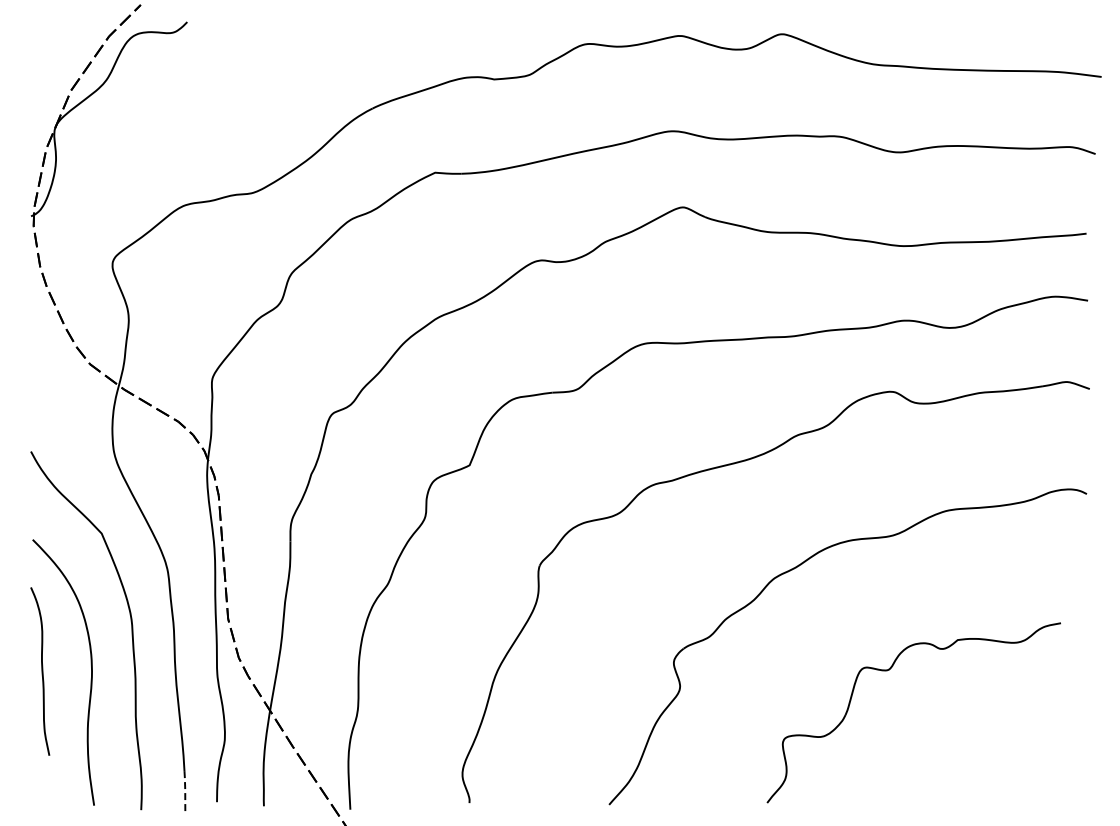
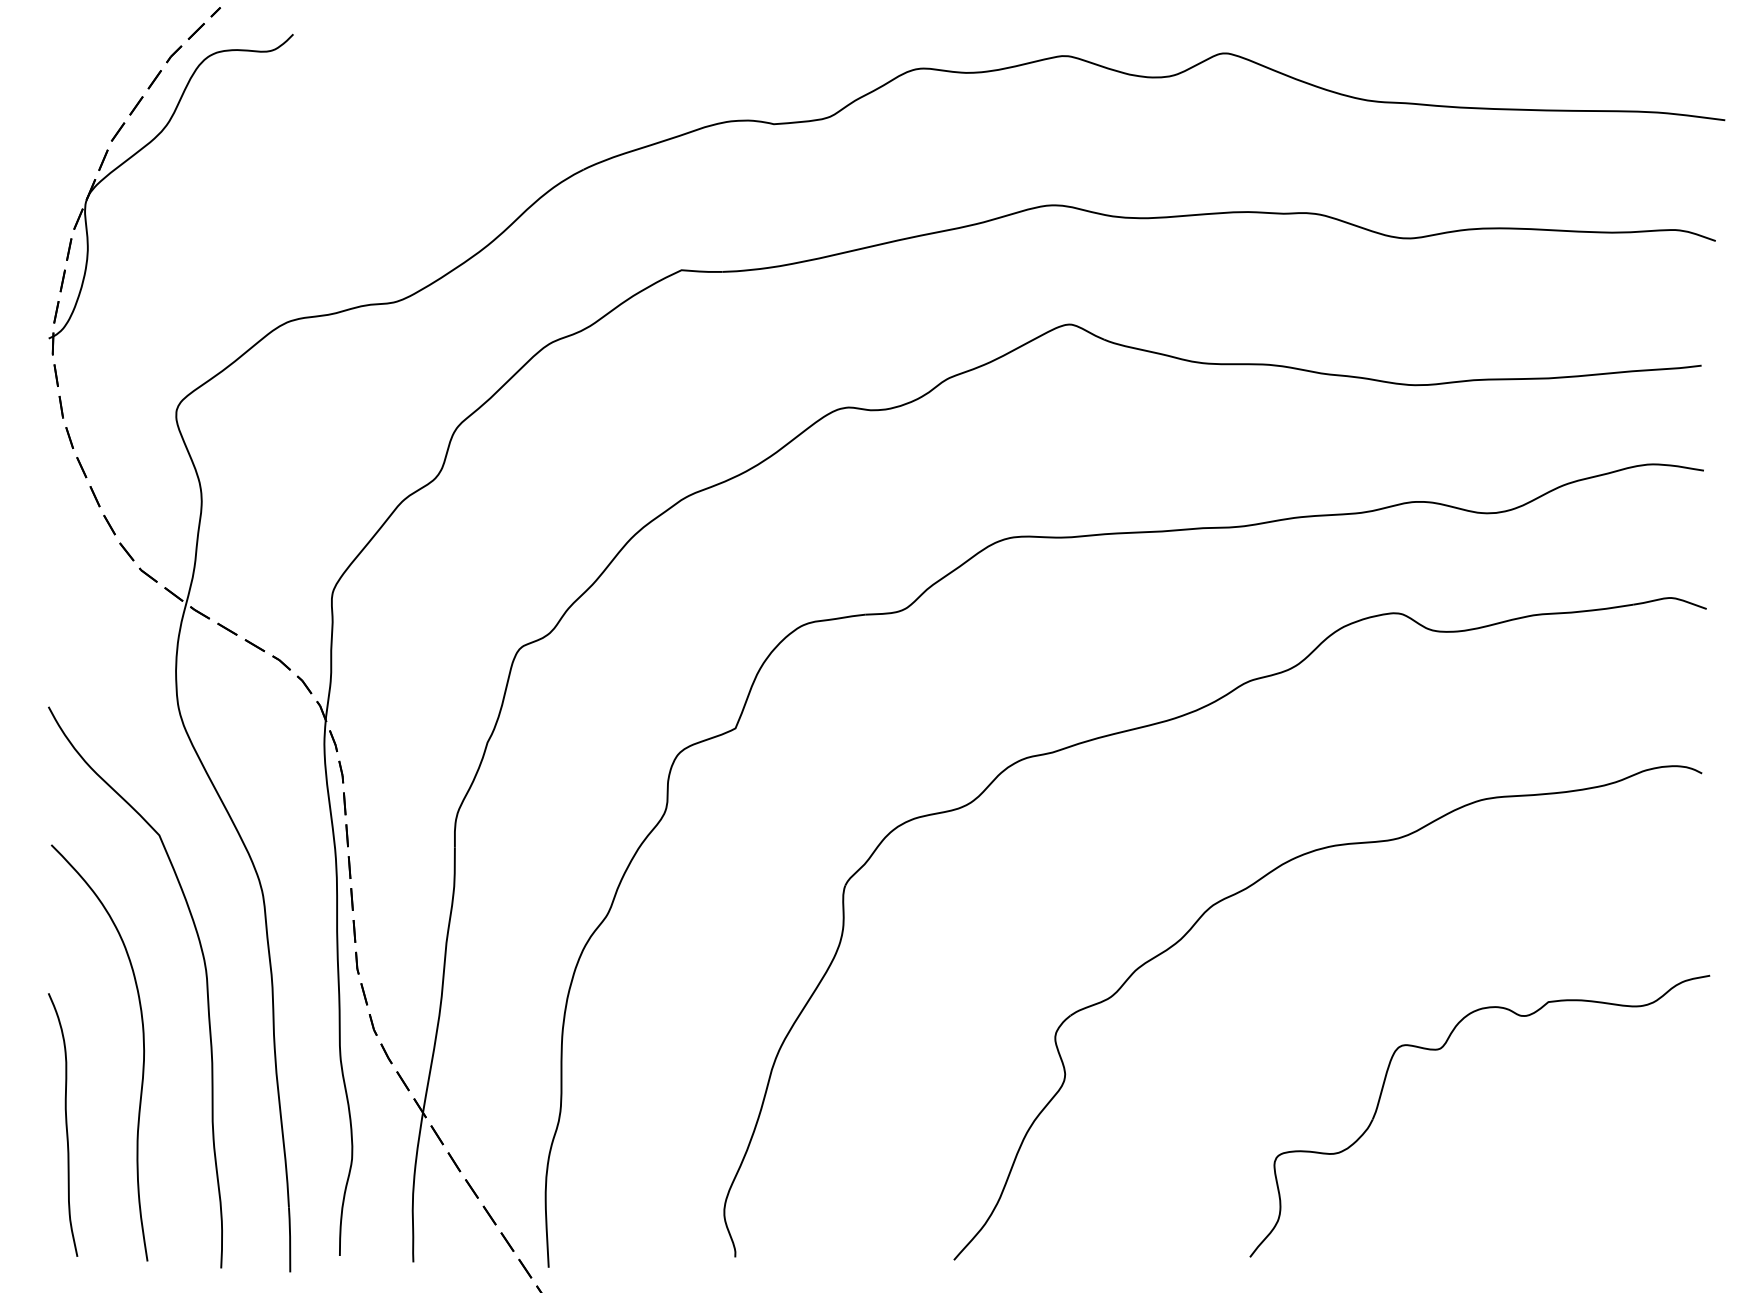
part: (889, 670) -> (1441, 1049), moved
curve: (41, 671) -> (65, 1124), moved
line: (185, 791) -> (290, 1239), dashed -> solid

